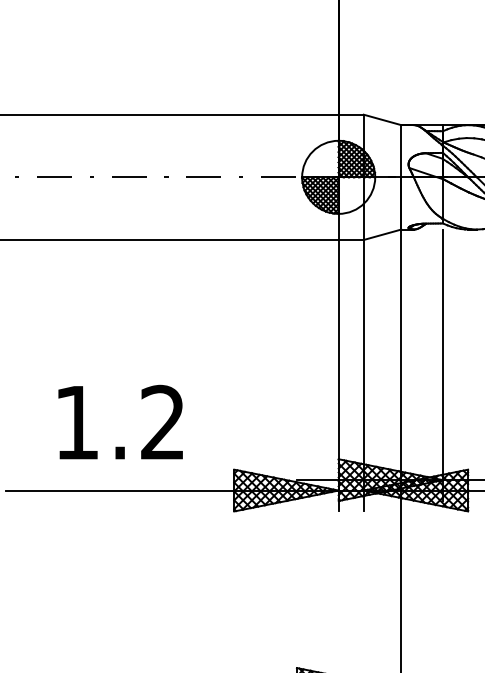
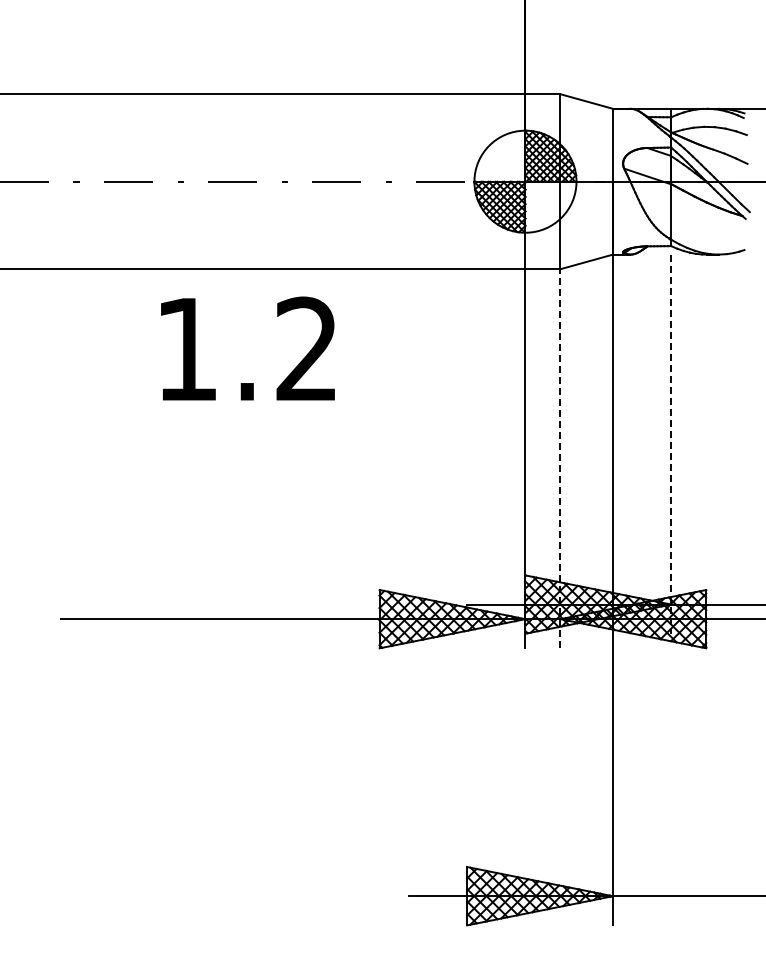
line: (443, 365) -> (671, 444), solid -> dashed
line: (363, 375) -> (560, 458), solid -> dashed
text: (120, 422) -> (247, 348), moved

